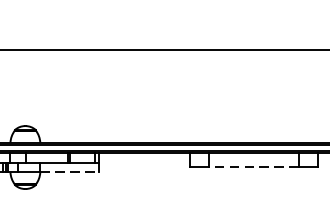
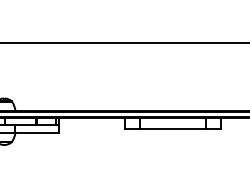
line: (253, 168) -> (172, 129), dashed -> solid
line: (70, 172) -> (37, 132), dashed -> solid

